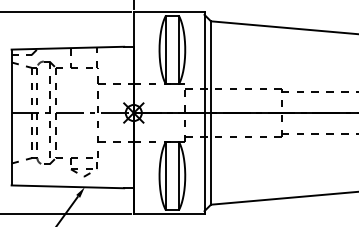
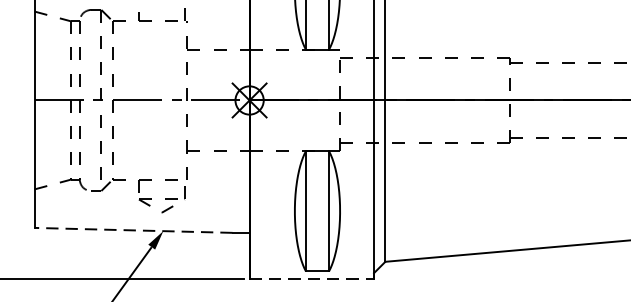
line: (67, 186) -> (132, 229), solid -> dashed
line: (169, 214) -> (312, 279), solid -> dashed

